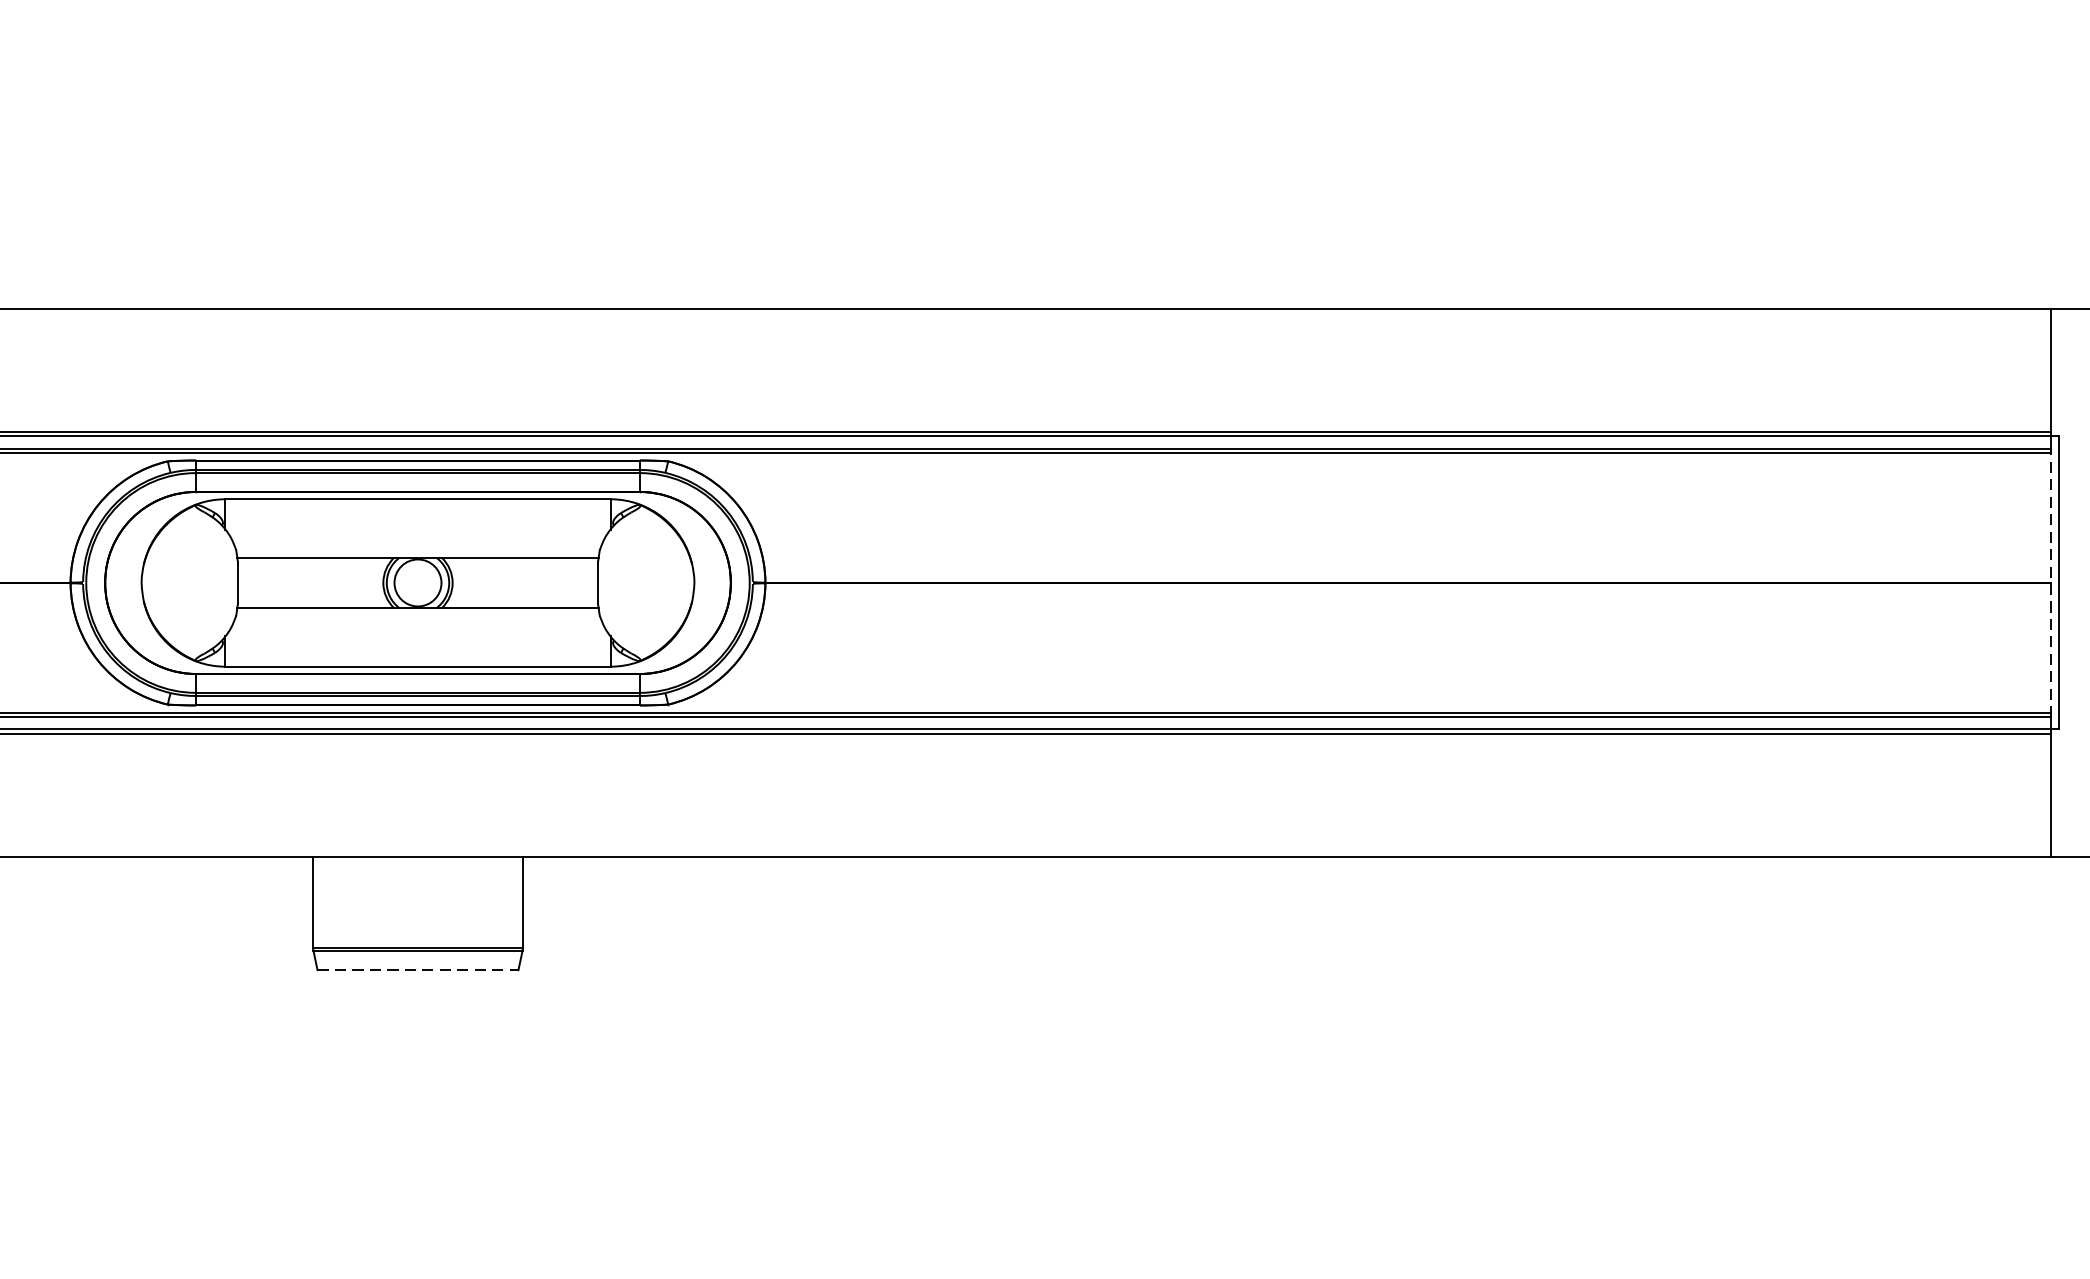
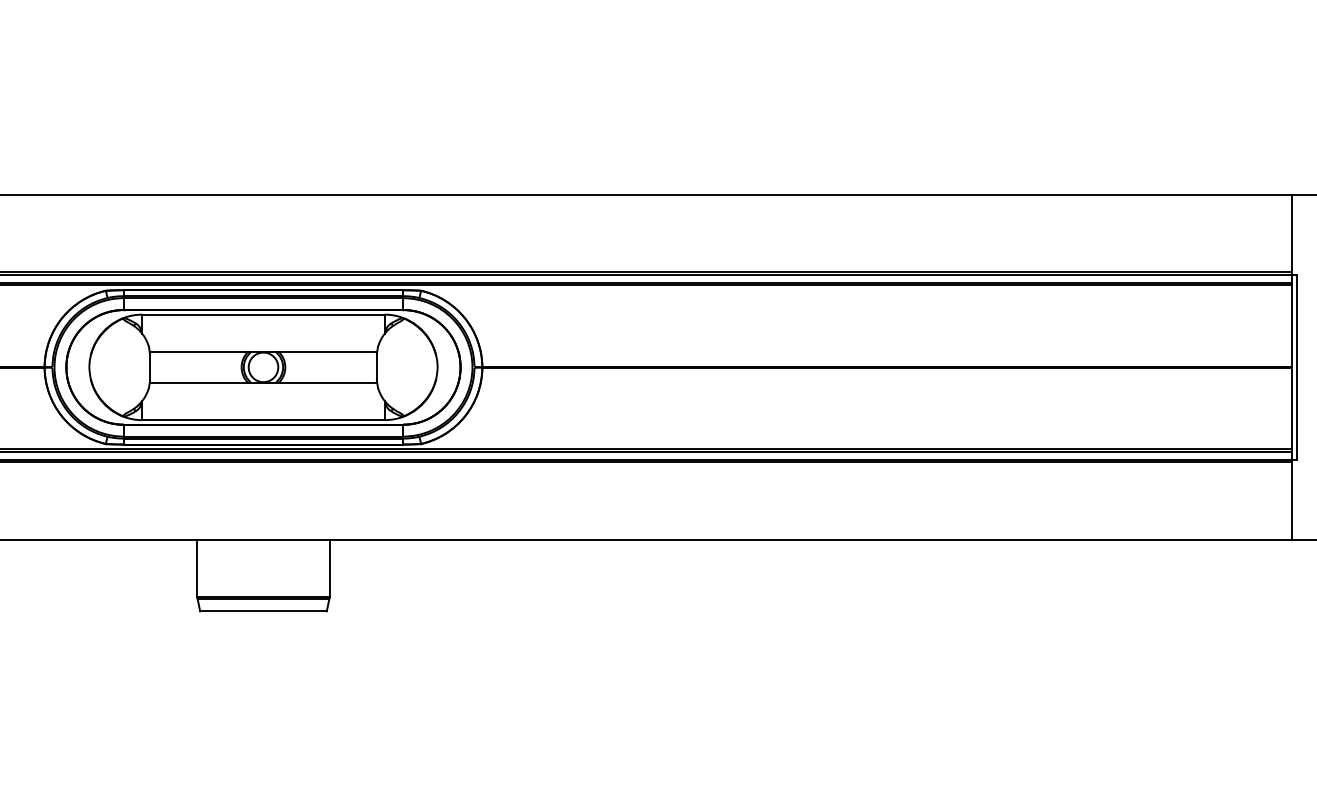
line: (2049, 583) -> (1291, 367), dashed -> solid
line: (418, 970) -> (263, 611), dashed -> solid

